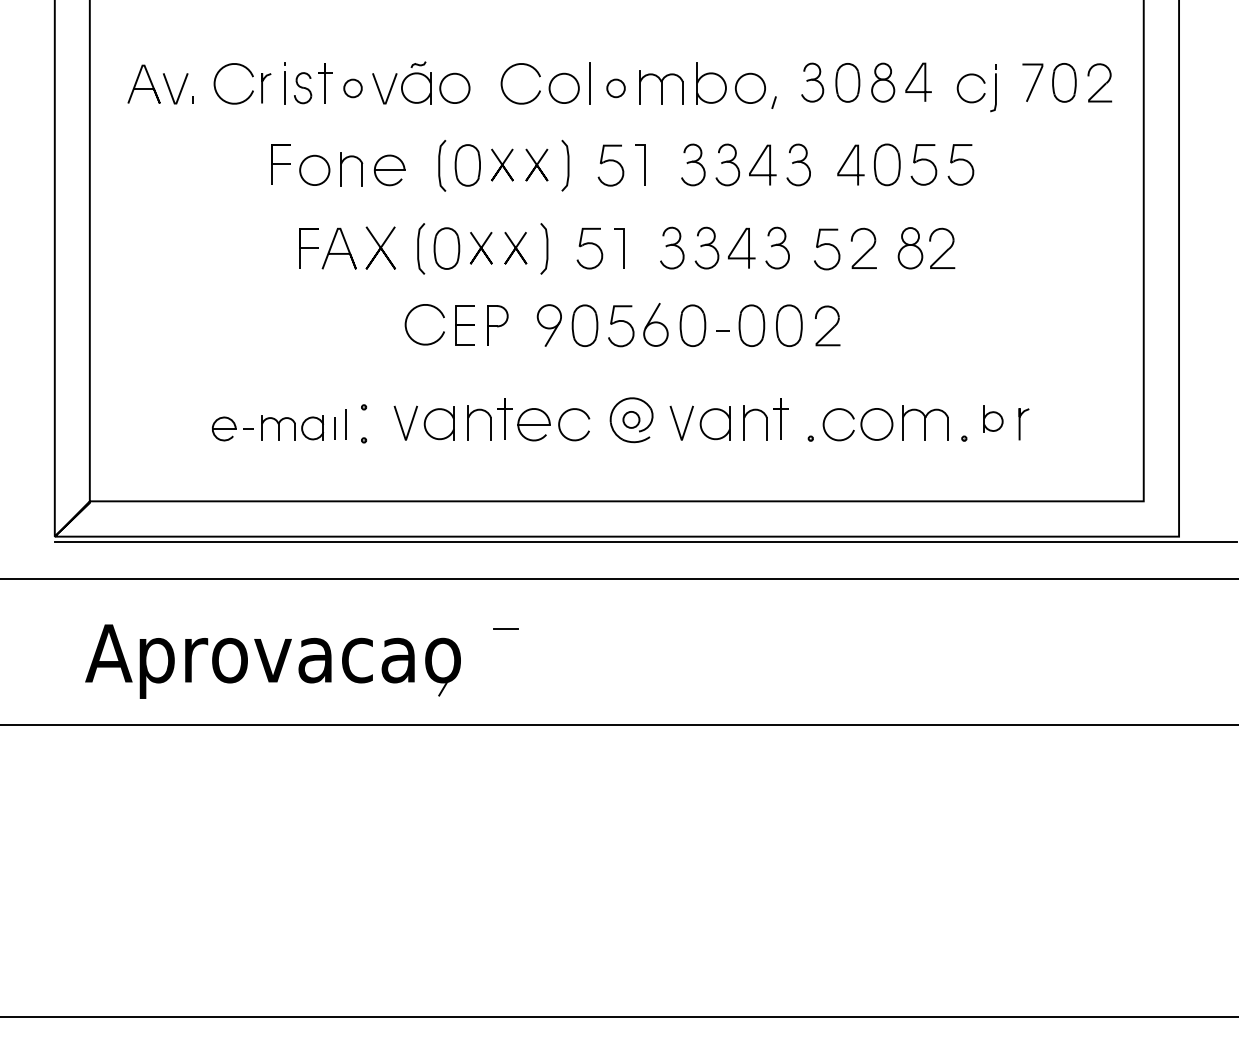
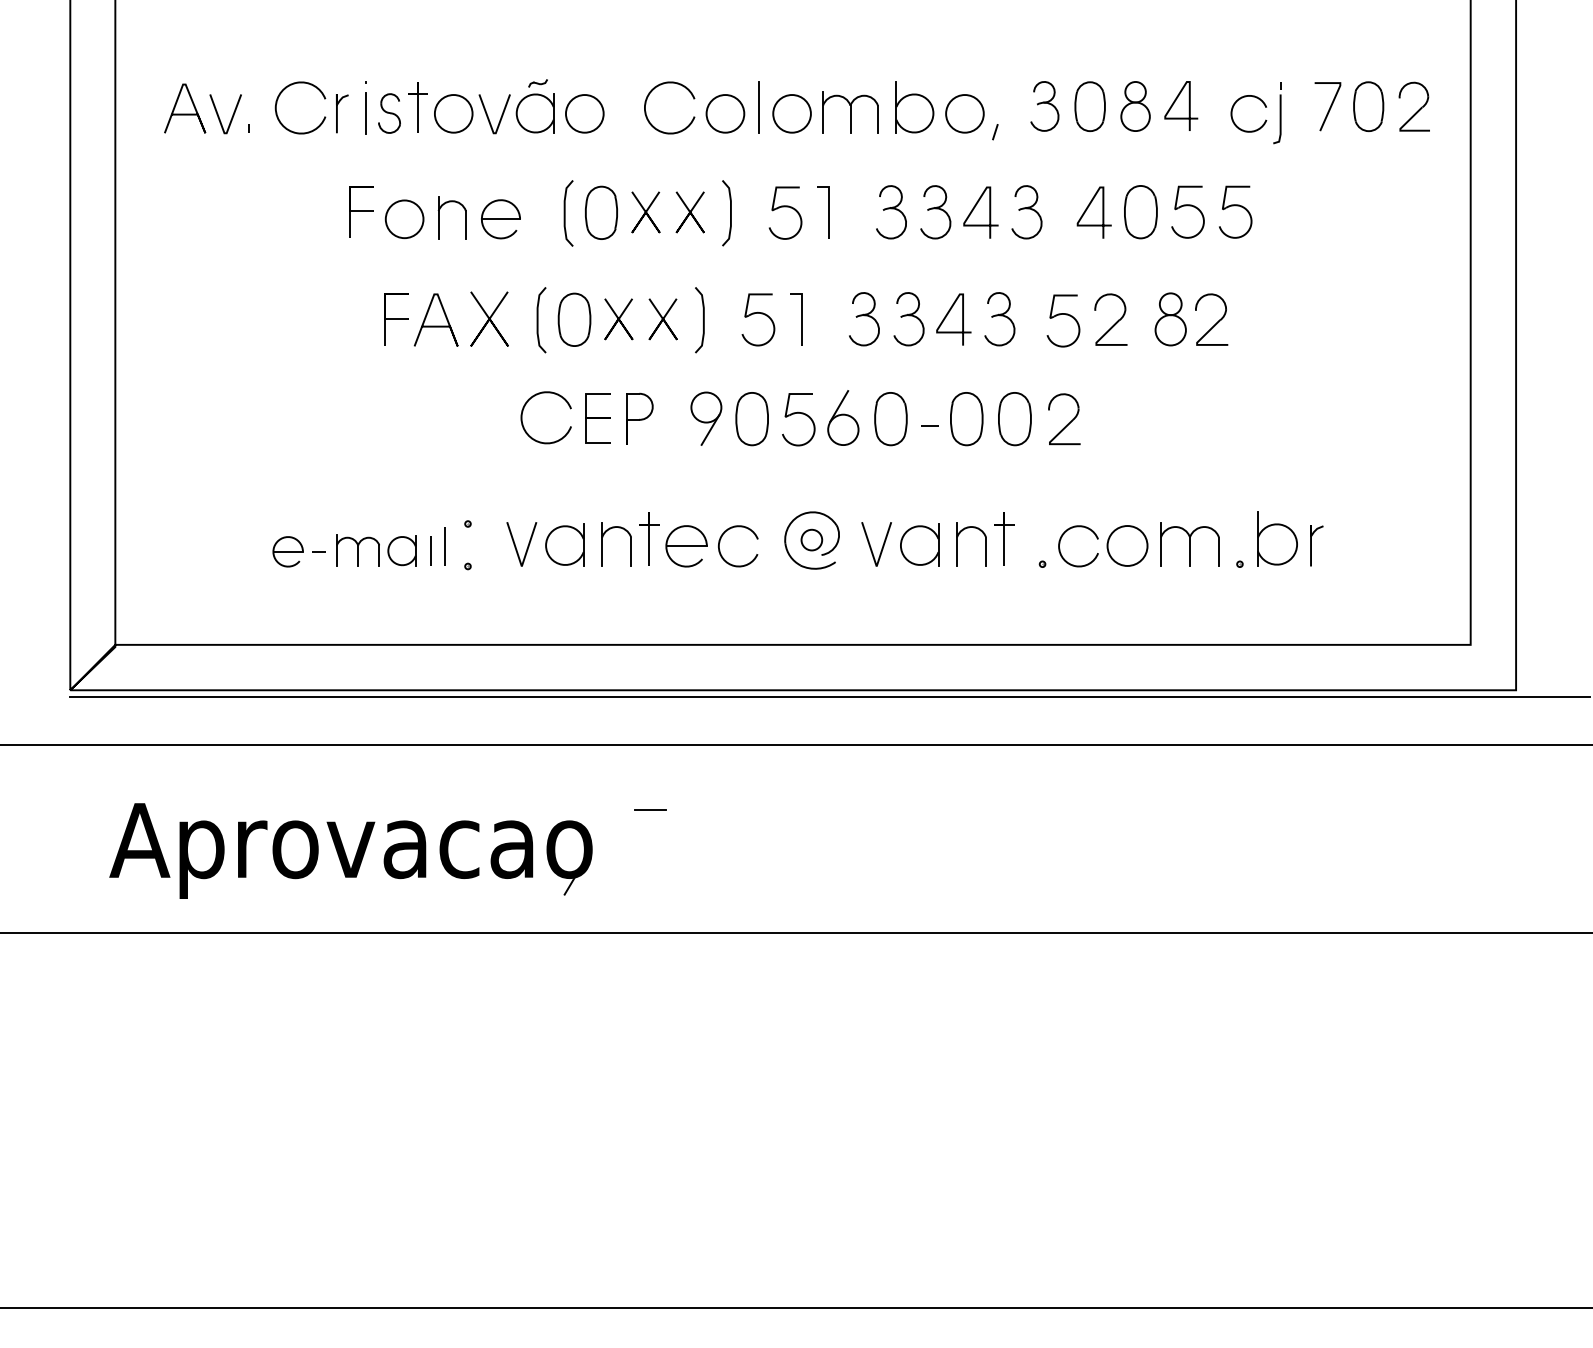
circle: (352, 88) -> (453, 113), size x1.67
circle: (615, 88) -> (791, 113), size x1.67
part: (993, 418) -> (1277, 538), size x1.67

